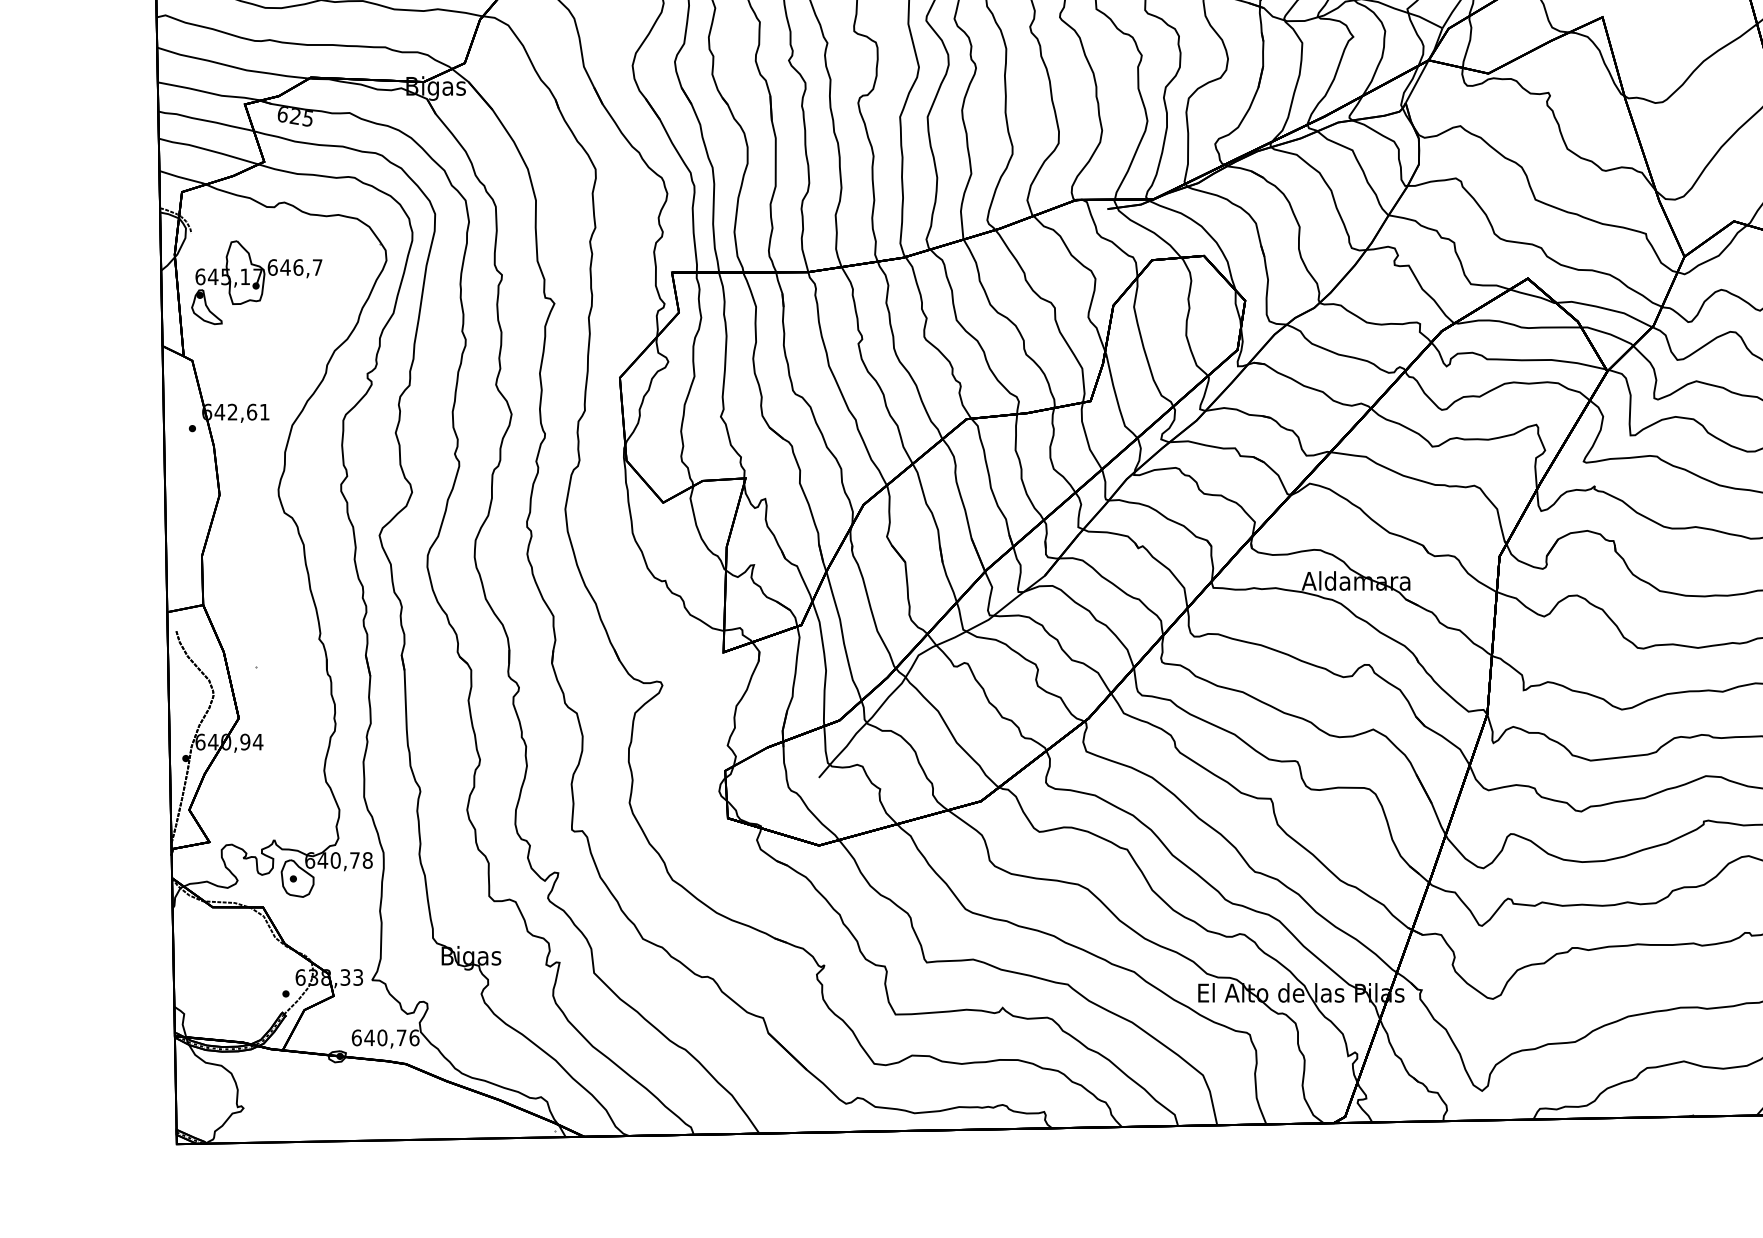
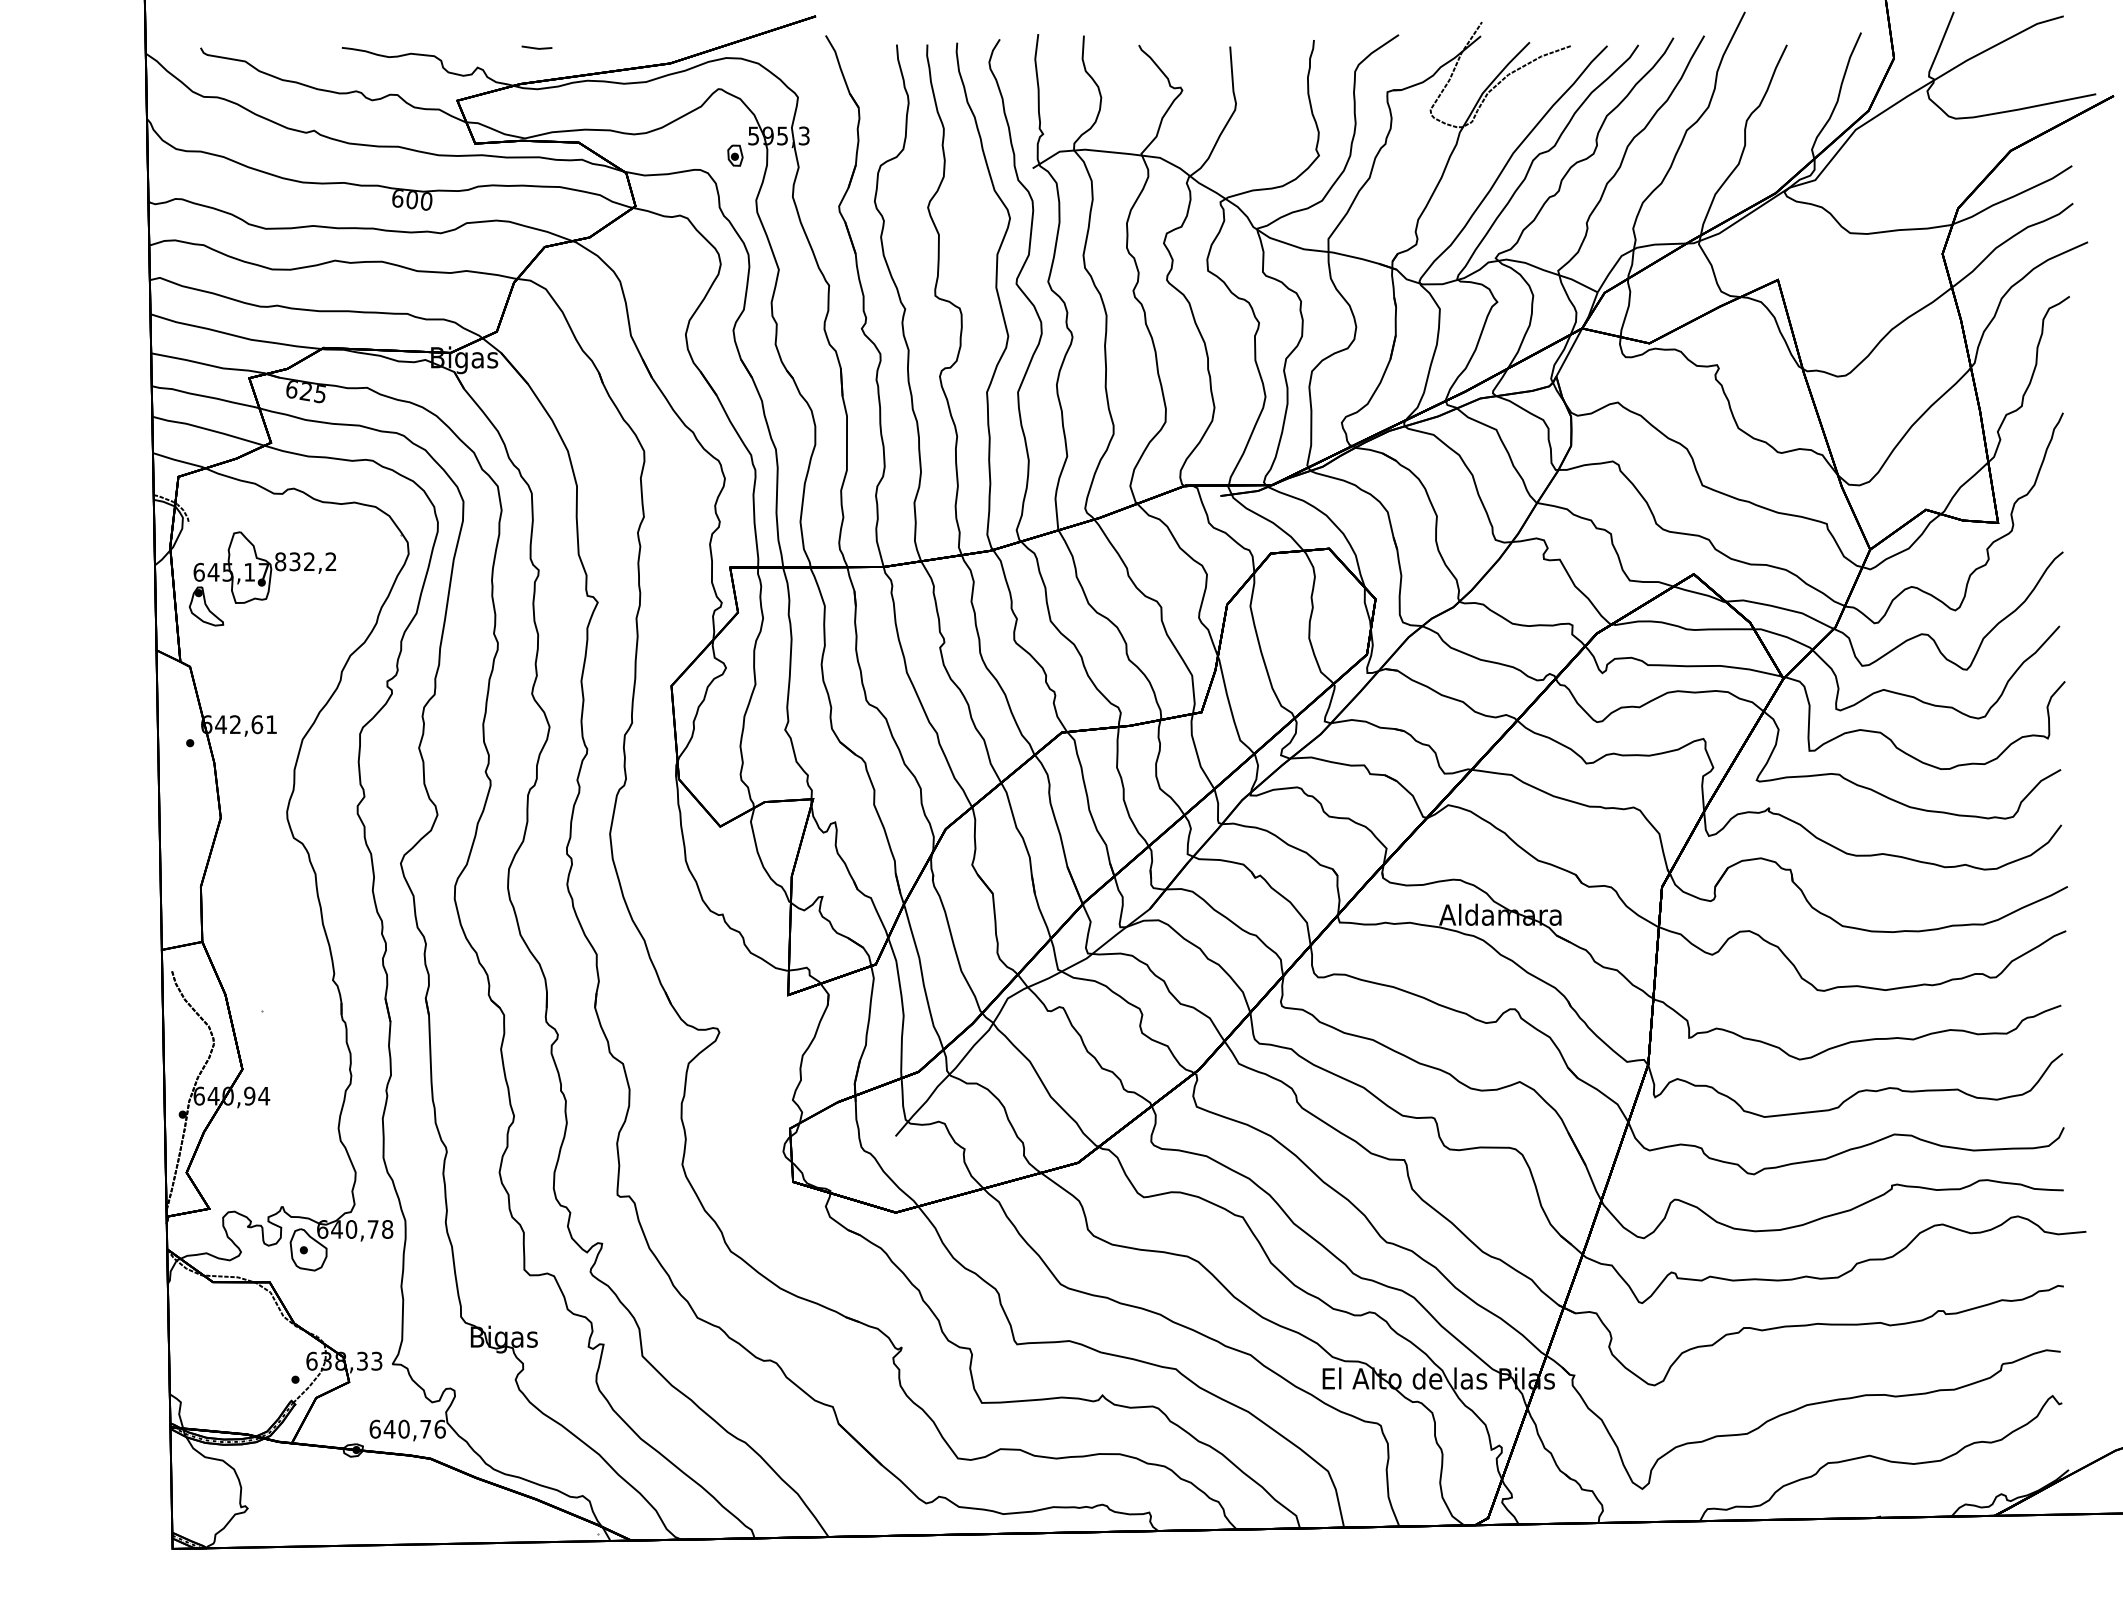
text: (294, 267) -> (305, 561), 646,7 -> 832,2

